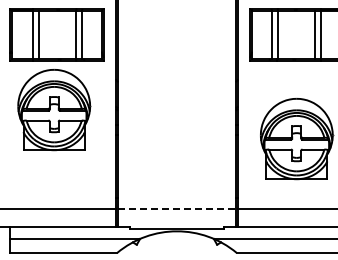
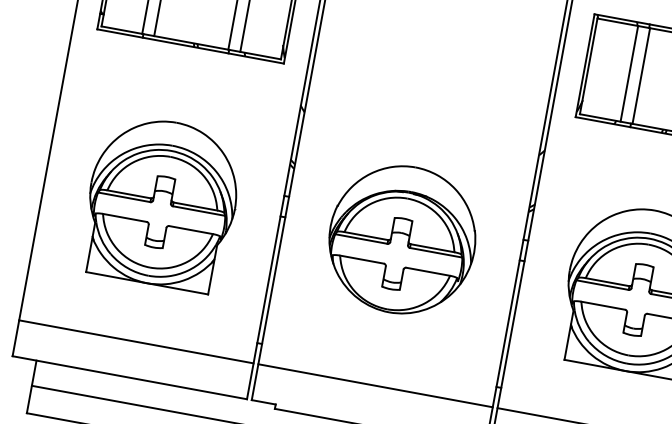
part: (54, 110) -> (162, 204), moved
part: (176, 135) -> (401, 239), added
line: (176, 208) -> (374, 385), dashed -> solid

